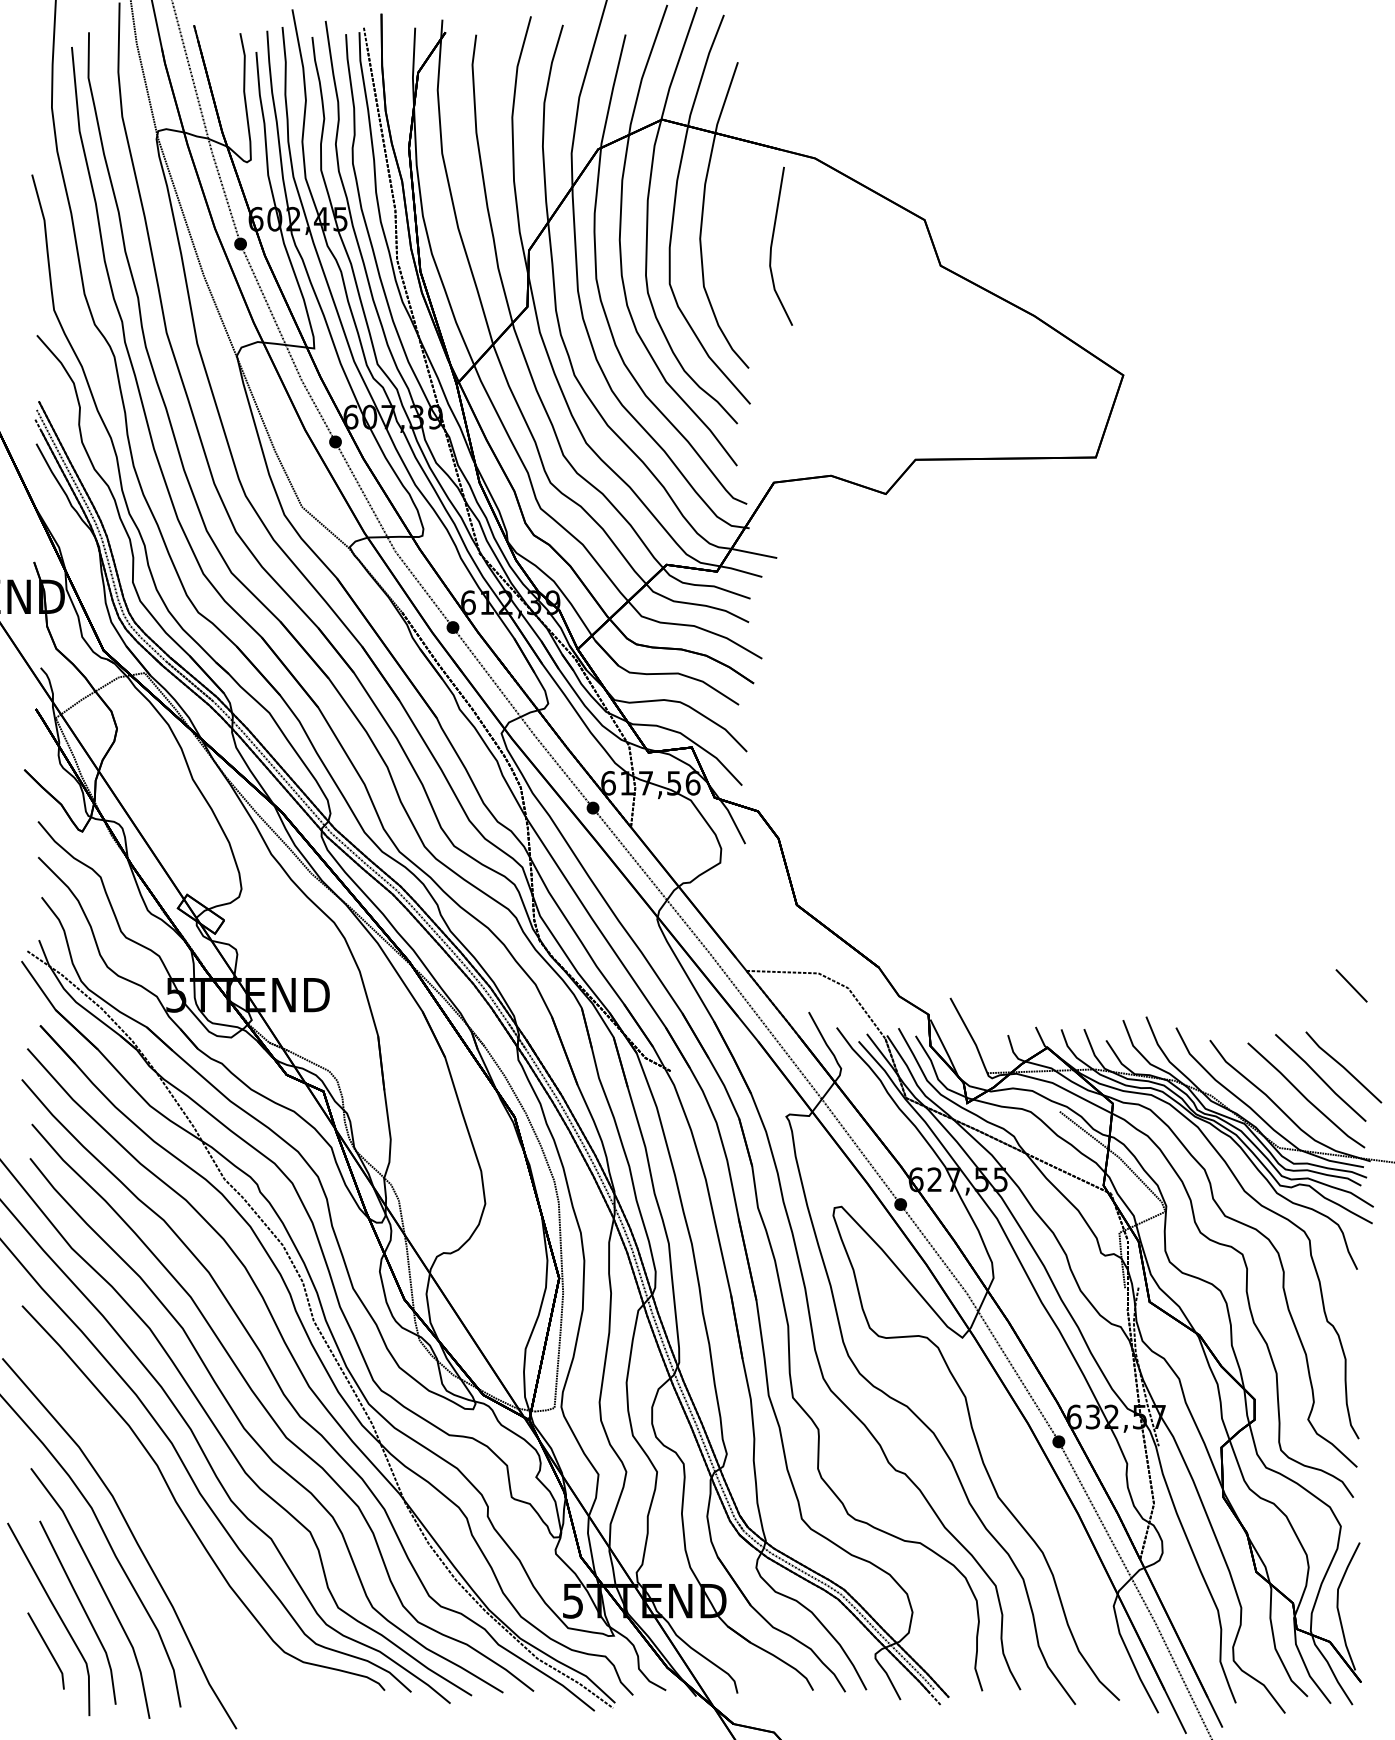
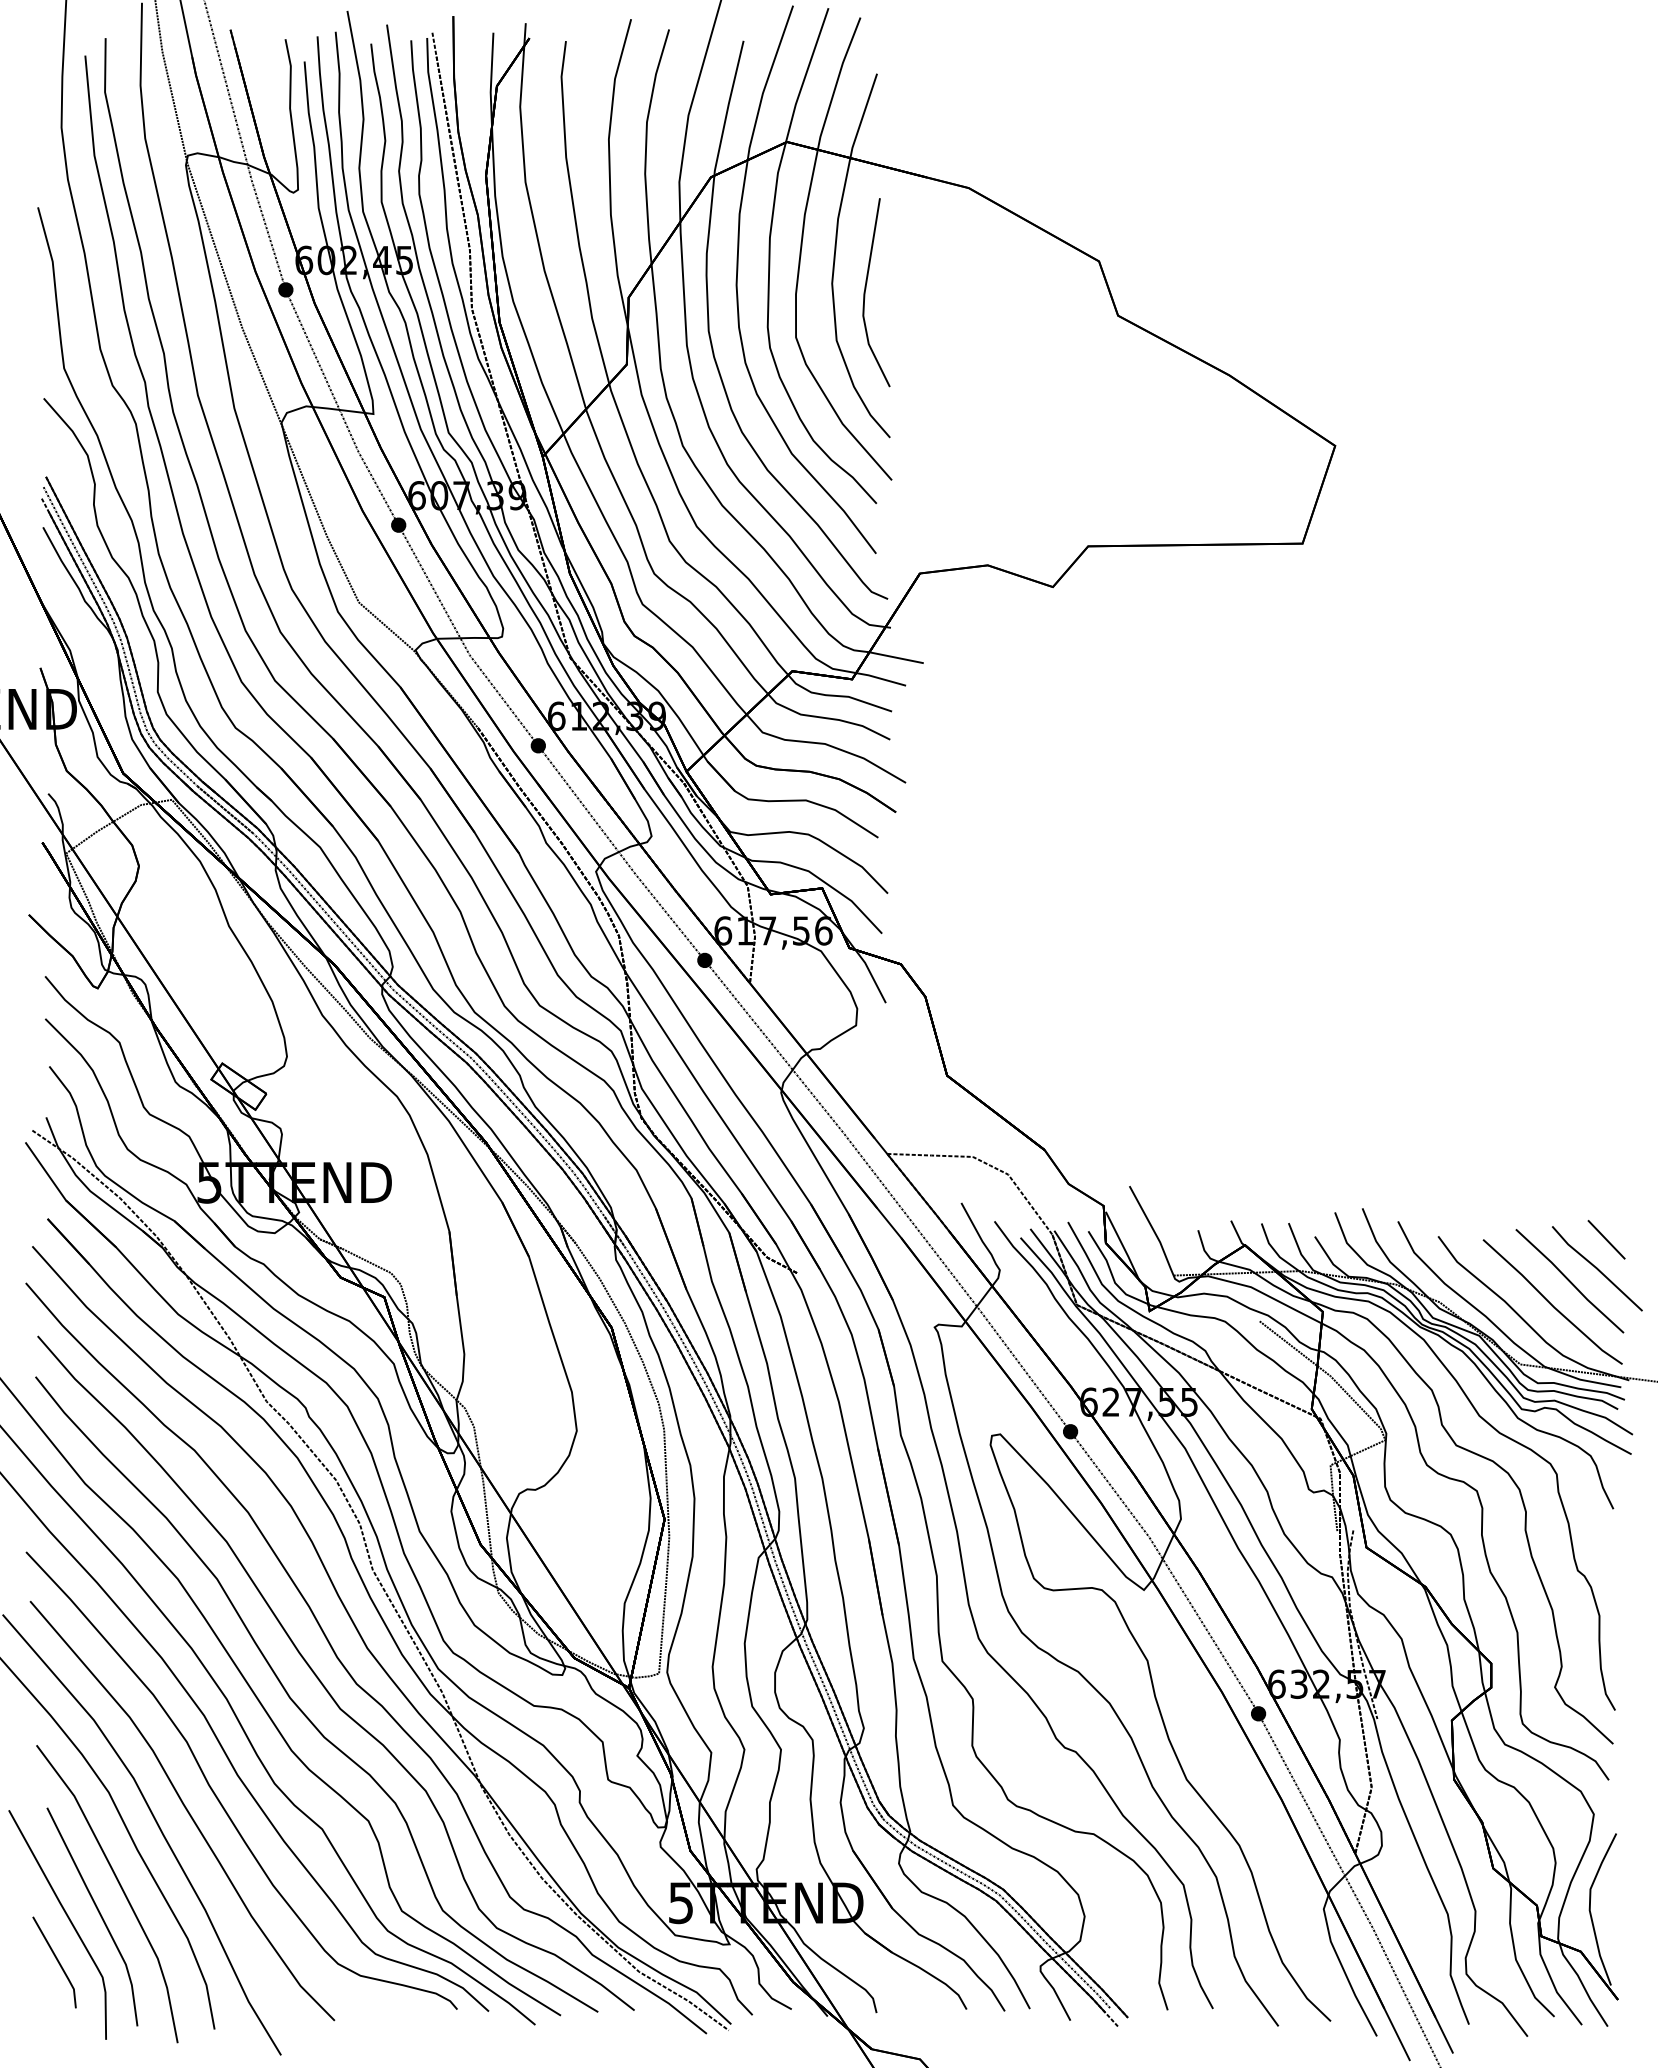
line: (772, 243) -> (866, 289), moved
line: (1351, 985) -> (1606, 1239), moved
curve: (156, 1522) -> (185, 1809), added

